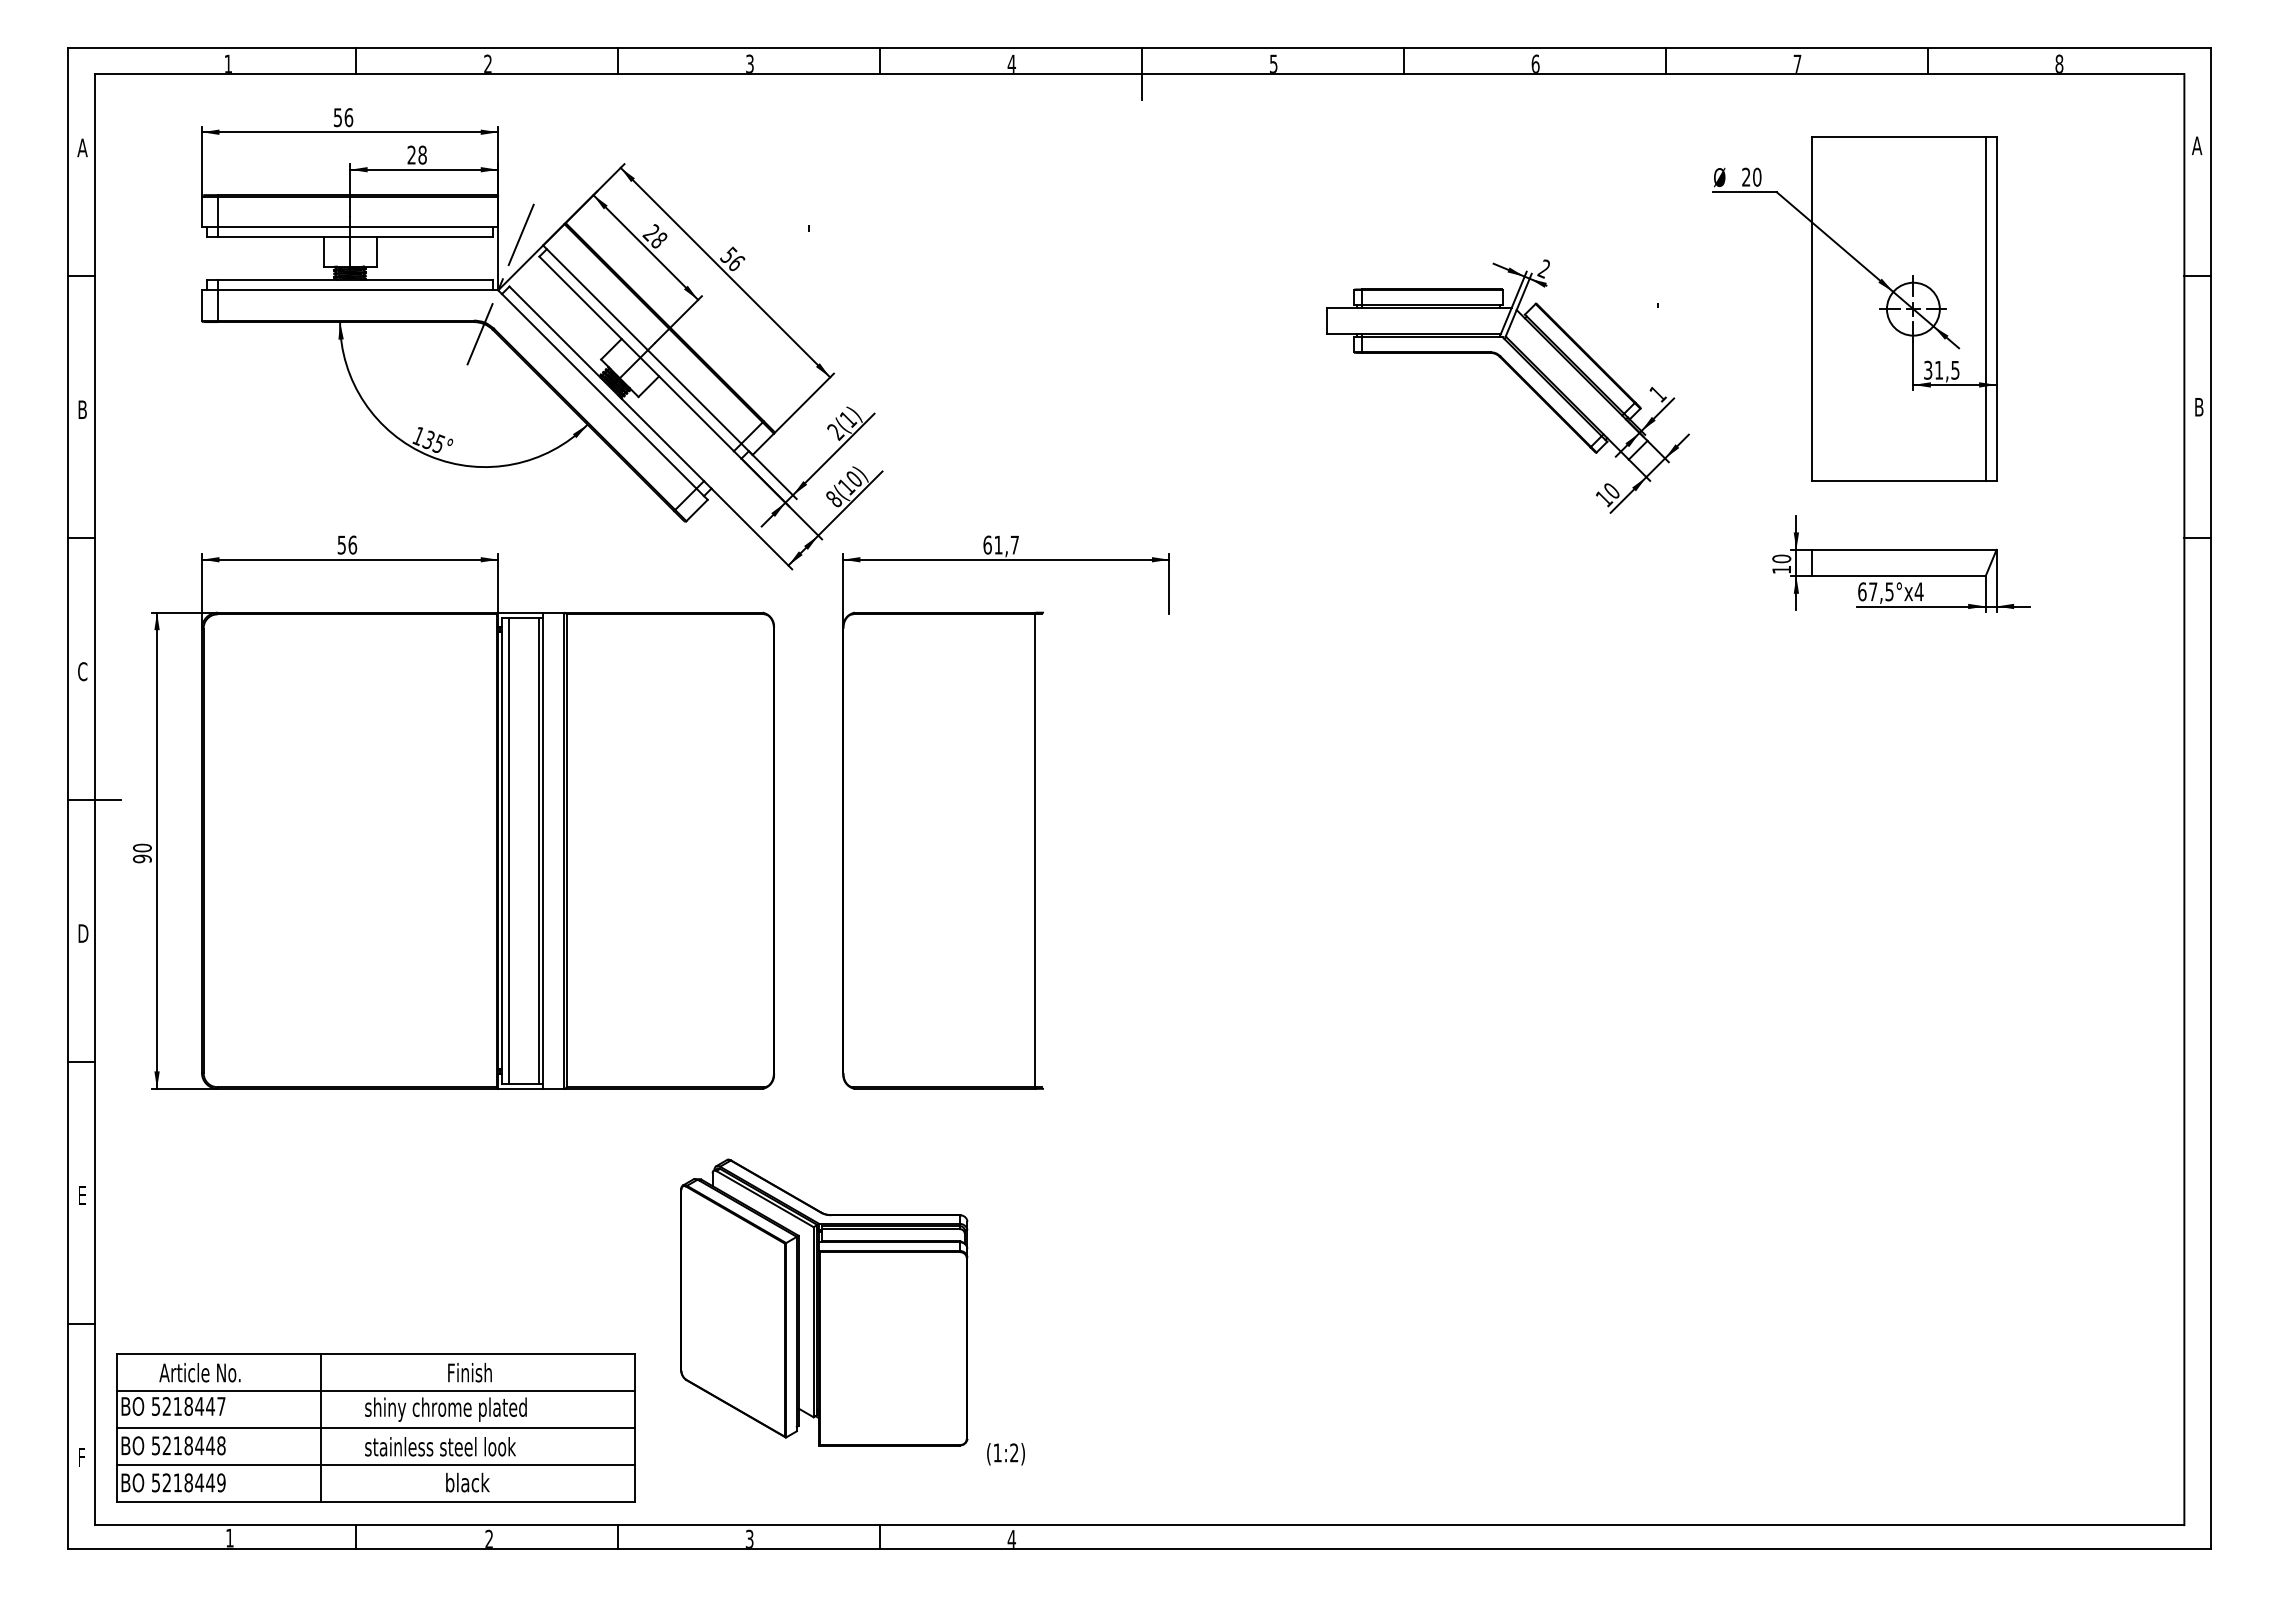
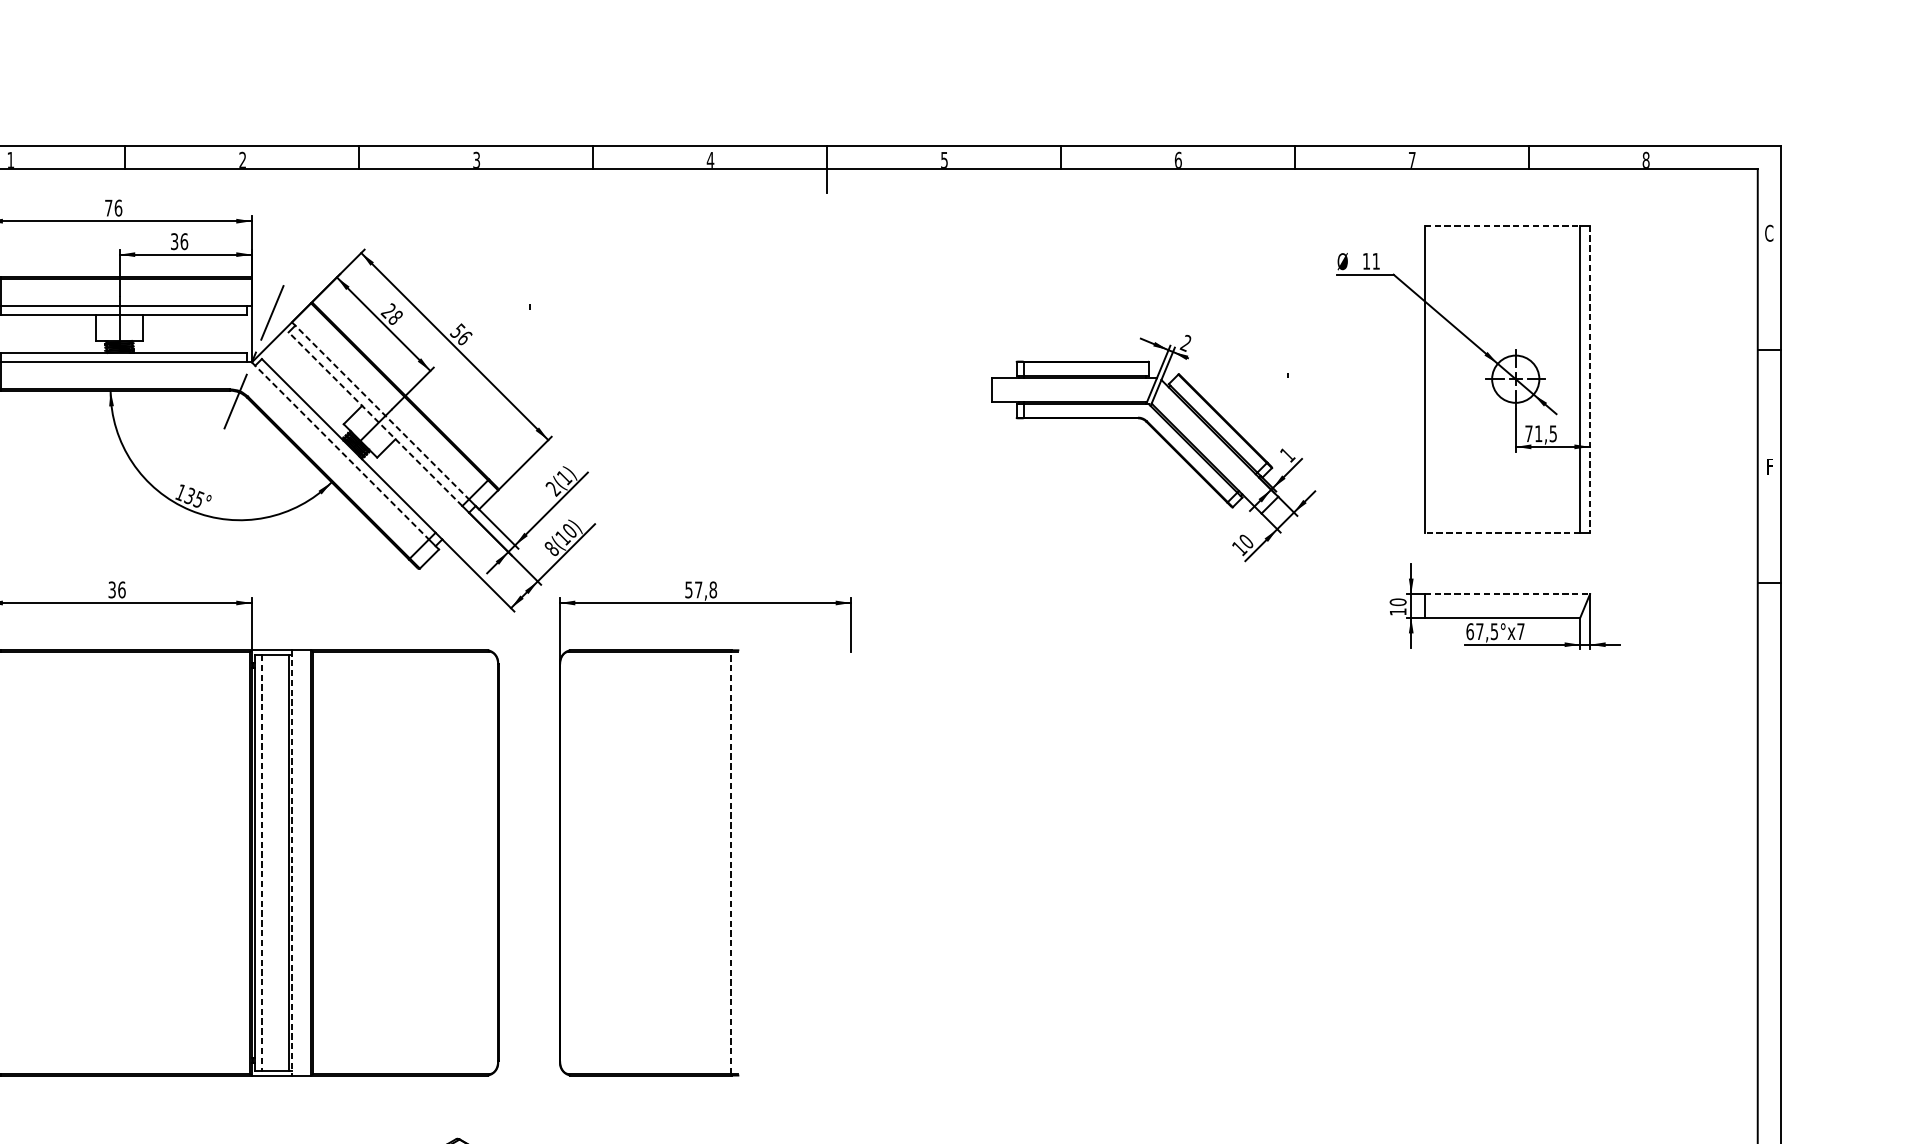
text: (337, 117) -> (108, 208), 56 -> 76
line: (1899, 137) -> (1503, 225), solid -> dashed
text: (2197, 145) -> (1769, 233), A -> C
text: (416, 154) -> (178, 241), 28 -> 36
text: (1751, 176) -> (1371, 260), 20 -> 11
line: (1996, 309) -> (1589, 379), solid -> dashed
line: (642, 344) -> (380, 410), solid -> dashed
line: (636, 353) -> (375, 418), solid -> dashed
text: (1928, 369) -> (1529, 433), 31,5 -> 71,5
line: (597, 389) -> (340, 450), solid -> dashed
text: (2199, 407) -> (1771, 467), B -> F
line: (1898, 481) -> (1502, 533), solid -> dashed
text: (341, 544) -> (111, 589), 56 -> 36
text: (1001, 544) -> (701, 589), 61,7 -> 57,8
line: (1904, 549) -> (1507, 593), solid -> dashed
text: (1918, 591) -> (1520, 631), 67,5°x4 -> 67,5°x7
line: (509, 850) -> (261, 862), solid -> dashed
line: (1034, 850) -> (730, 862), solid -> dashed
line: (543, 851) -> (292, 863), solid -> dashed

